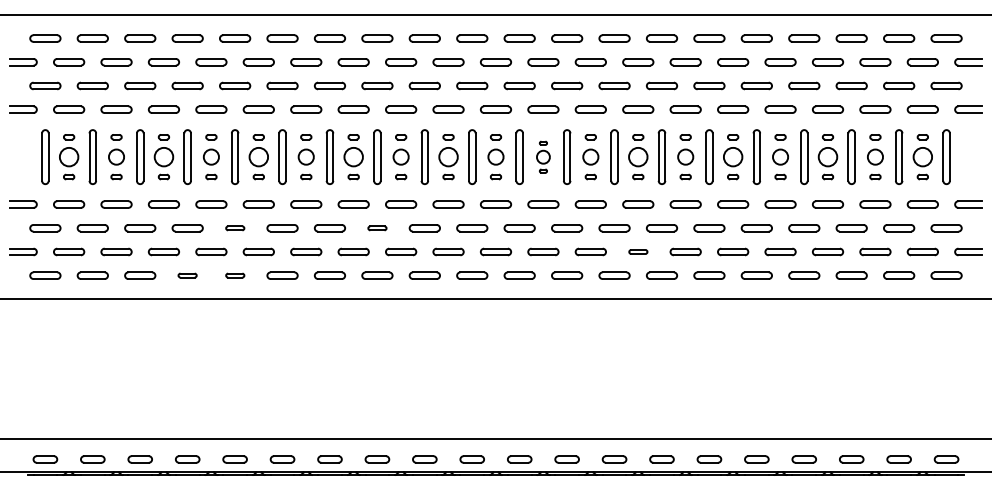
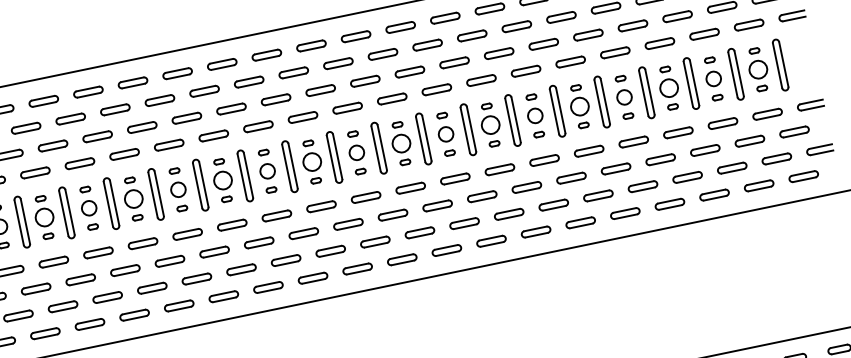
part: (543, 157) -> (401, 143), size x1.43
part: (235, 228) -> (125, 270), size x1.67
part: (377, 228) -> (259, 243), size x1.67
part: (638, 251) -> (509, 213), size x1.67
part: (187, 275) -> (89, 324), size x1.67
part: (235, 275) -> (134, 314), size x1.67

